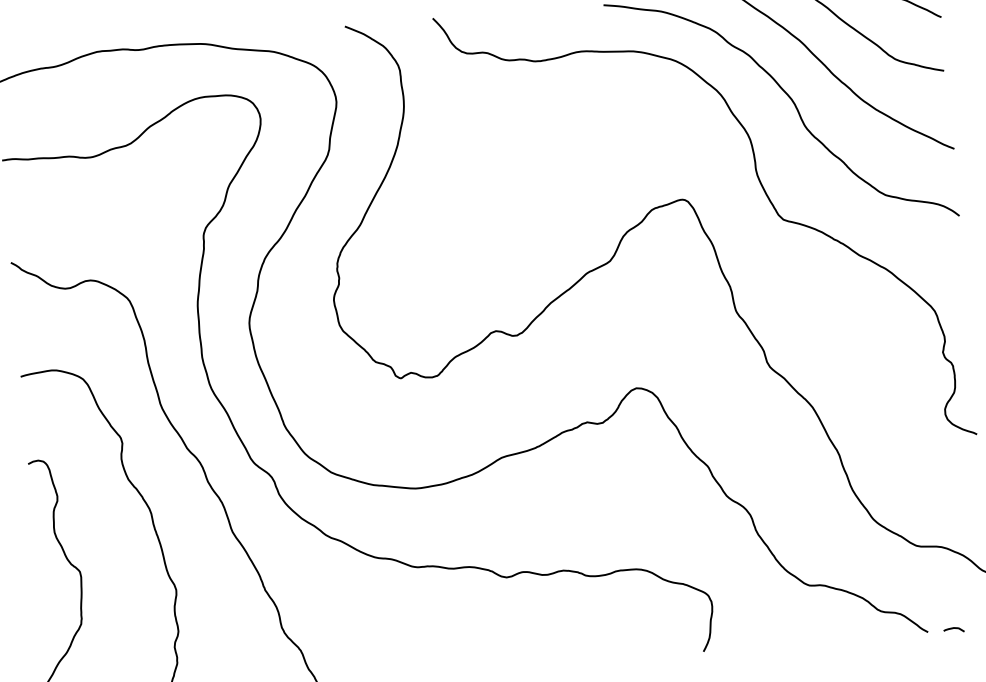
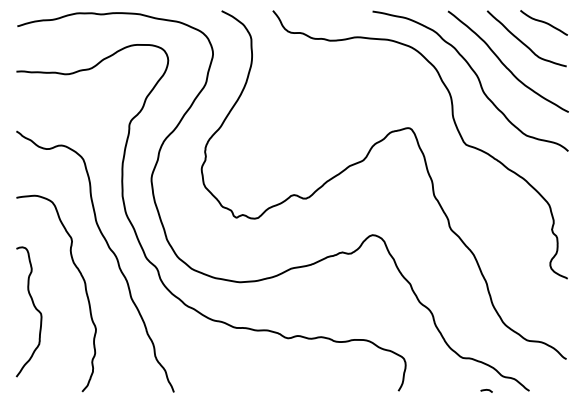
curve: (953, 629) -> (486, 390), moved

